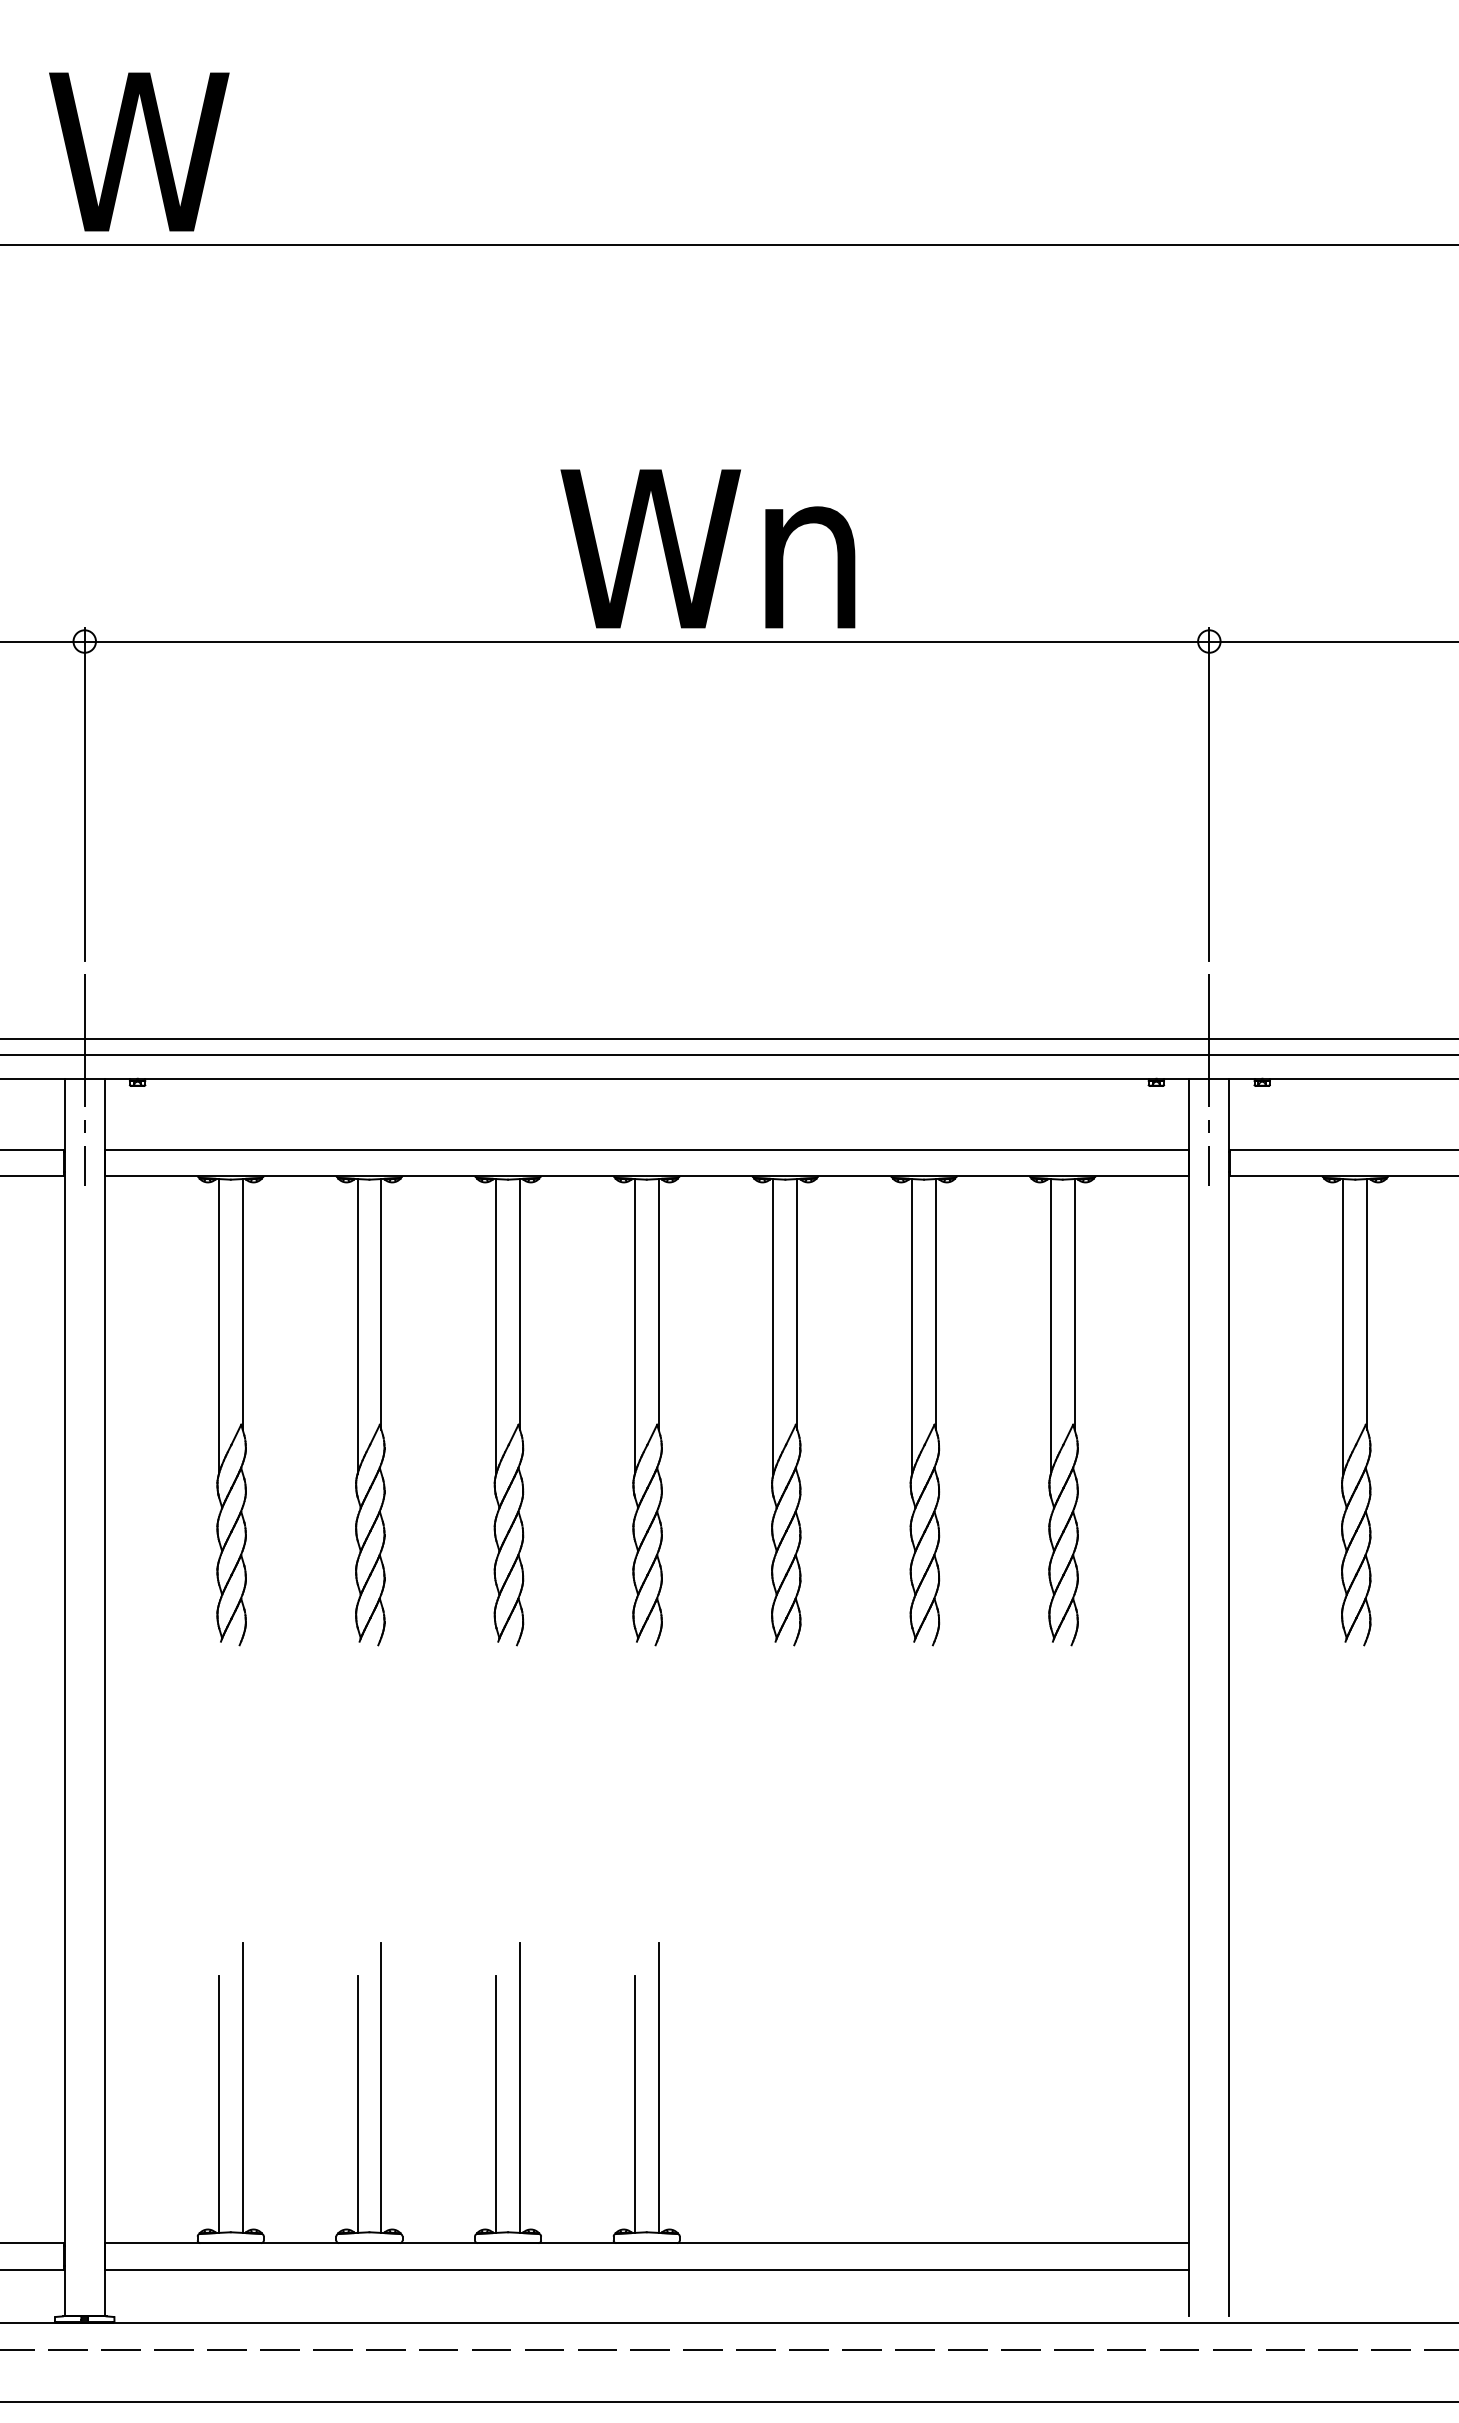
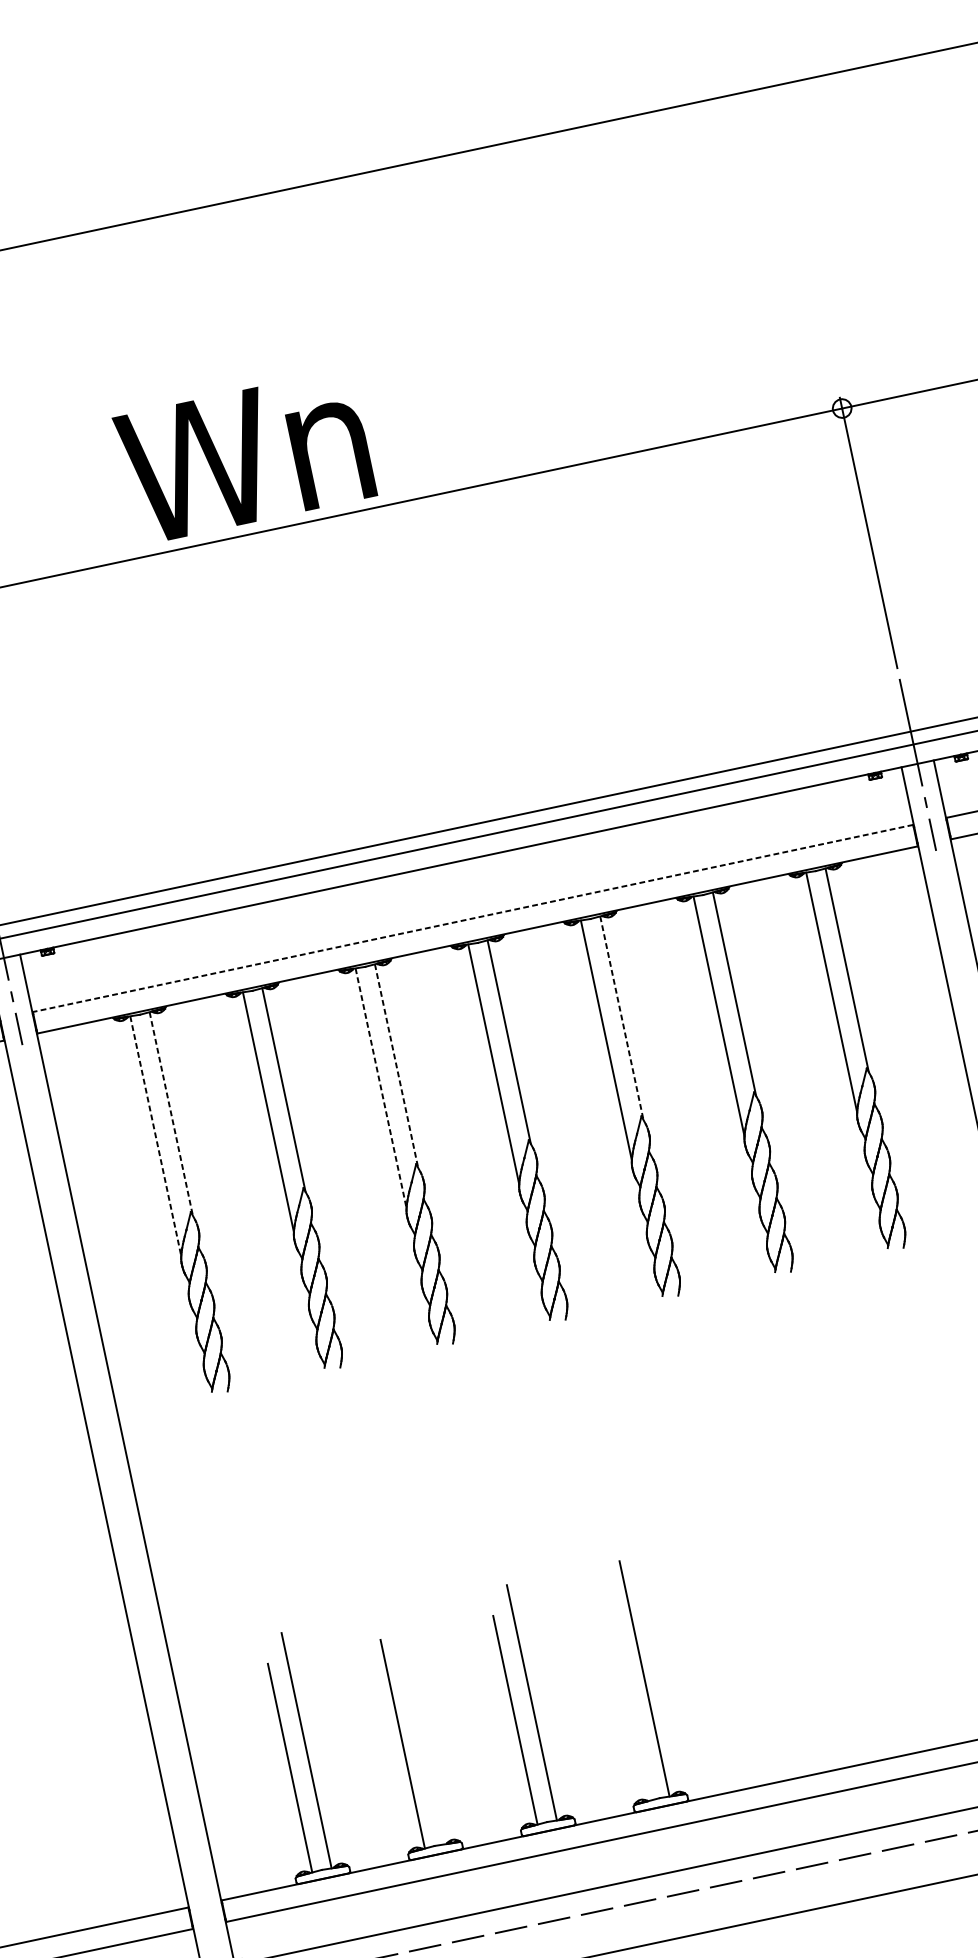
text: (707, 548) -> (244, 456), moved
line: (647, 1149) -> (473, 918), solid -> dashed
line: (242, 1304) -> (171, 1114), solid -> dashed
line: (519, 1304) -> (396, 1066), solid -> dashed
line: (797, 1304) -> (622, 1018), solid -> dashed
line: (218, 1326) -> (155, 1136), solid -> dashed
line: (496, 1326) -> (381, 1088), solid -> dashed
line: (381, 2087) -> (419, 1726), removed
line: (634, 2104) -> (627, 1696), removed

